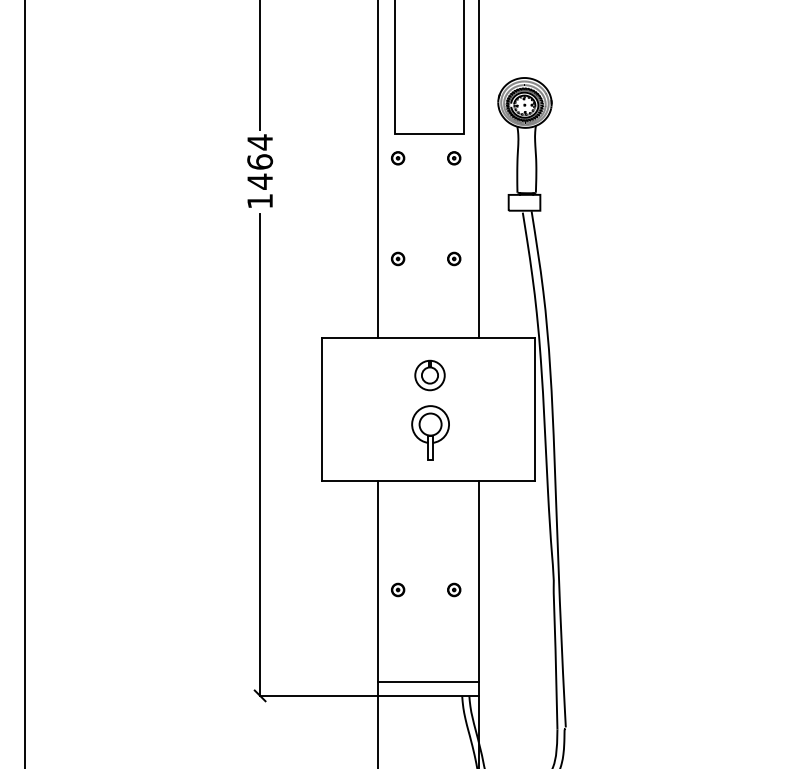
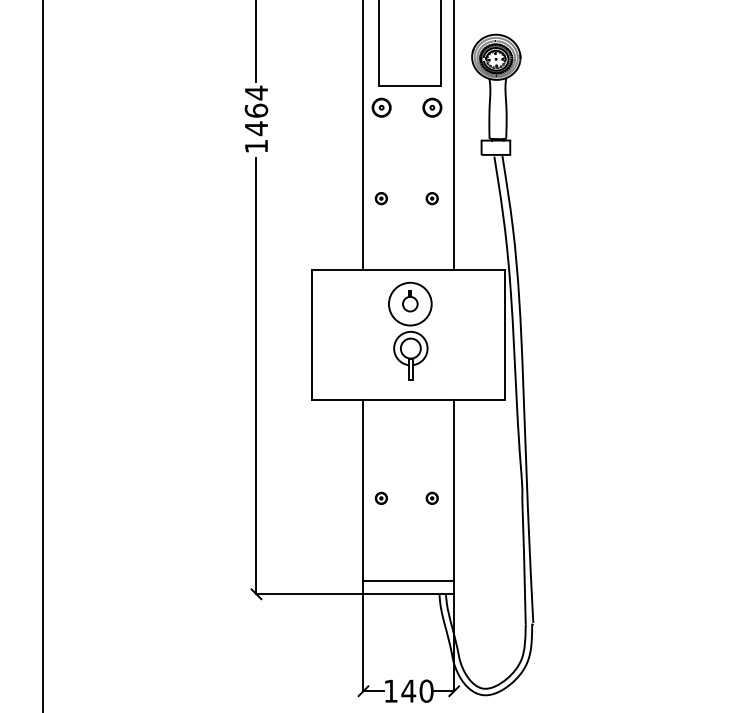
part: (397, 157) -> (380, 106), size x1.6
part: (453, 157) -> (431, 106), size x1.6
circle: (429, 374) -> (409, 303), size x1.6

